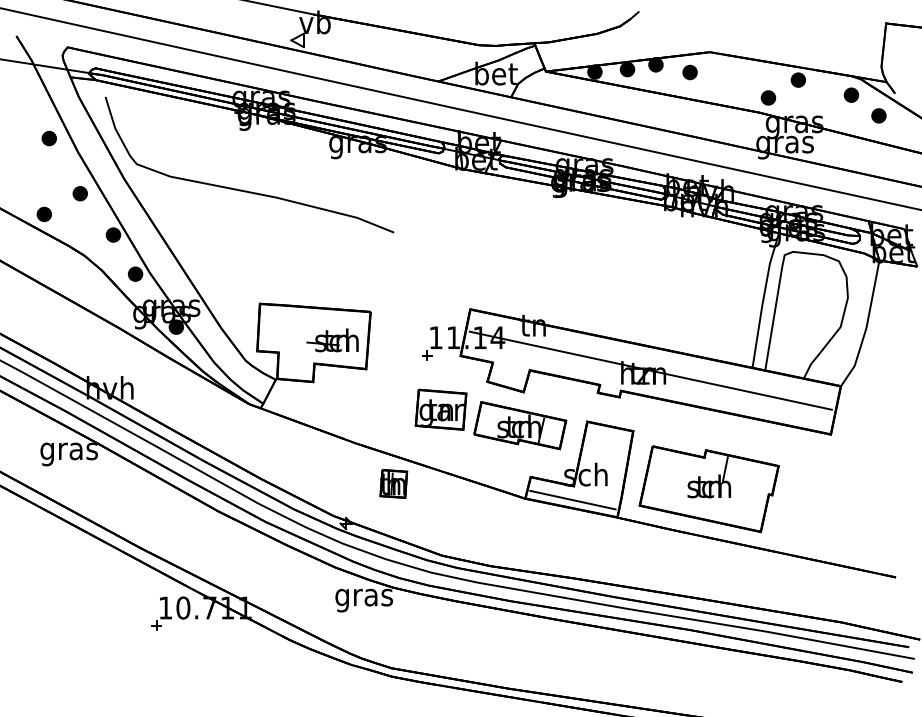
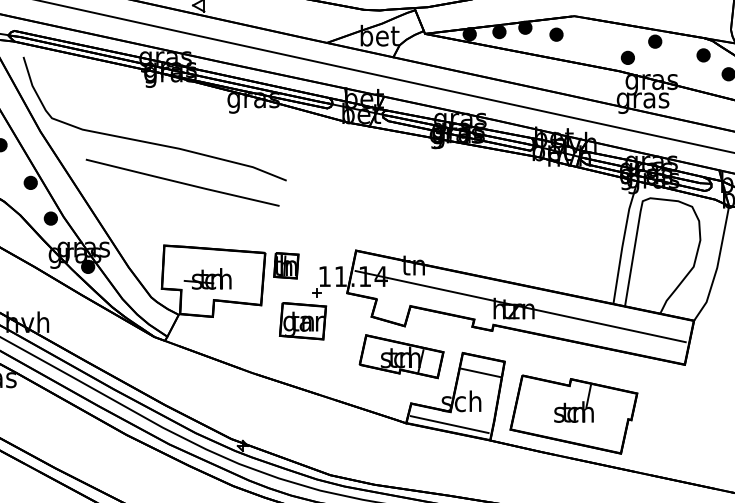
line: (279, 234) -> (182, 182), added
part: (332, 340) -> (207, 279), moved
part: (440, 409) -> (302, 320), moved
line: (607, 443) -> (481, 372), added
part: (393, 483) -> (286, 265), moved

